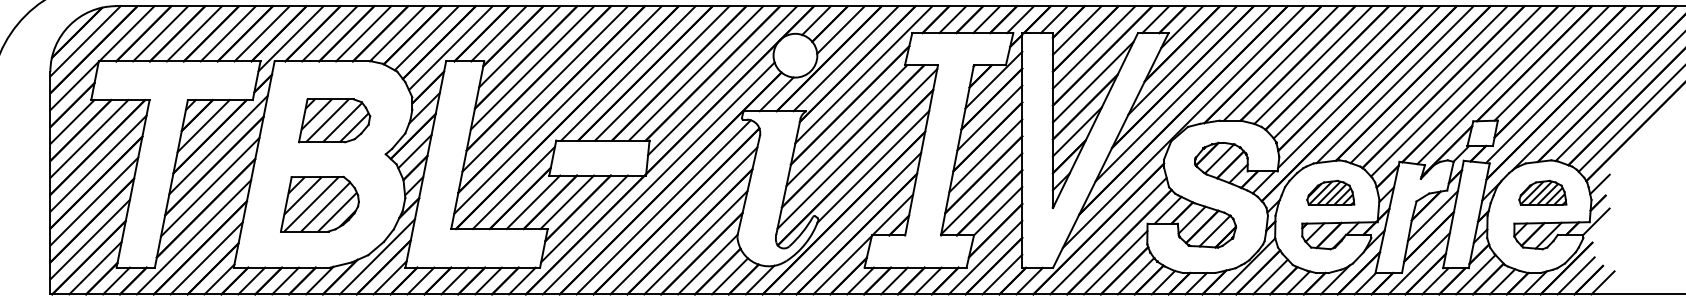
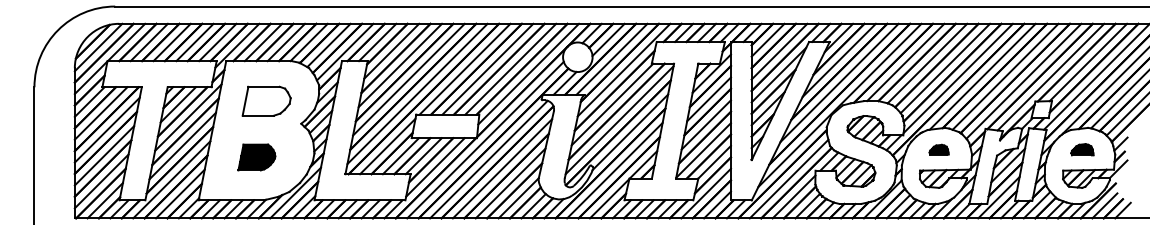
hatch: (334, 119) -> (266, 100), removed
part: (1329, 192) -> (938, 149), size x0.6
part: (1543, 192) -> (1082, 149), size x0.7
part: (319, 204) -> (256, 157), size x0.7

